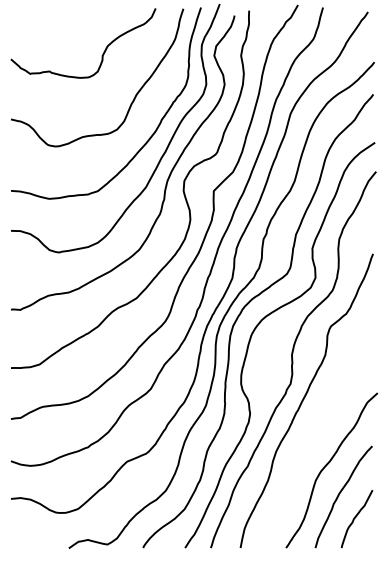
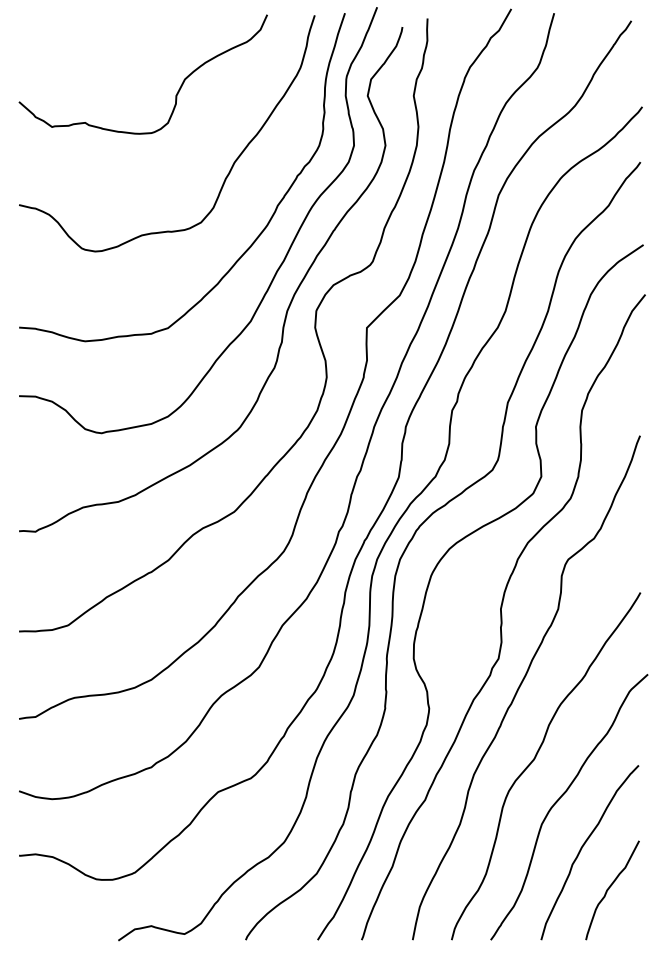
curve: (311, 444) -> (534, 762), added

